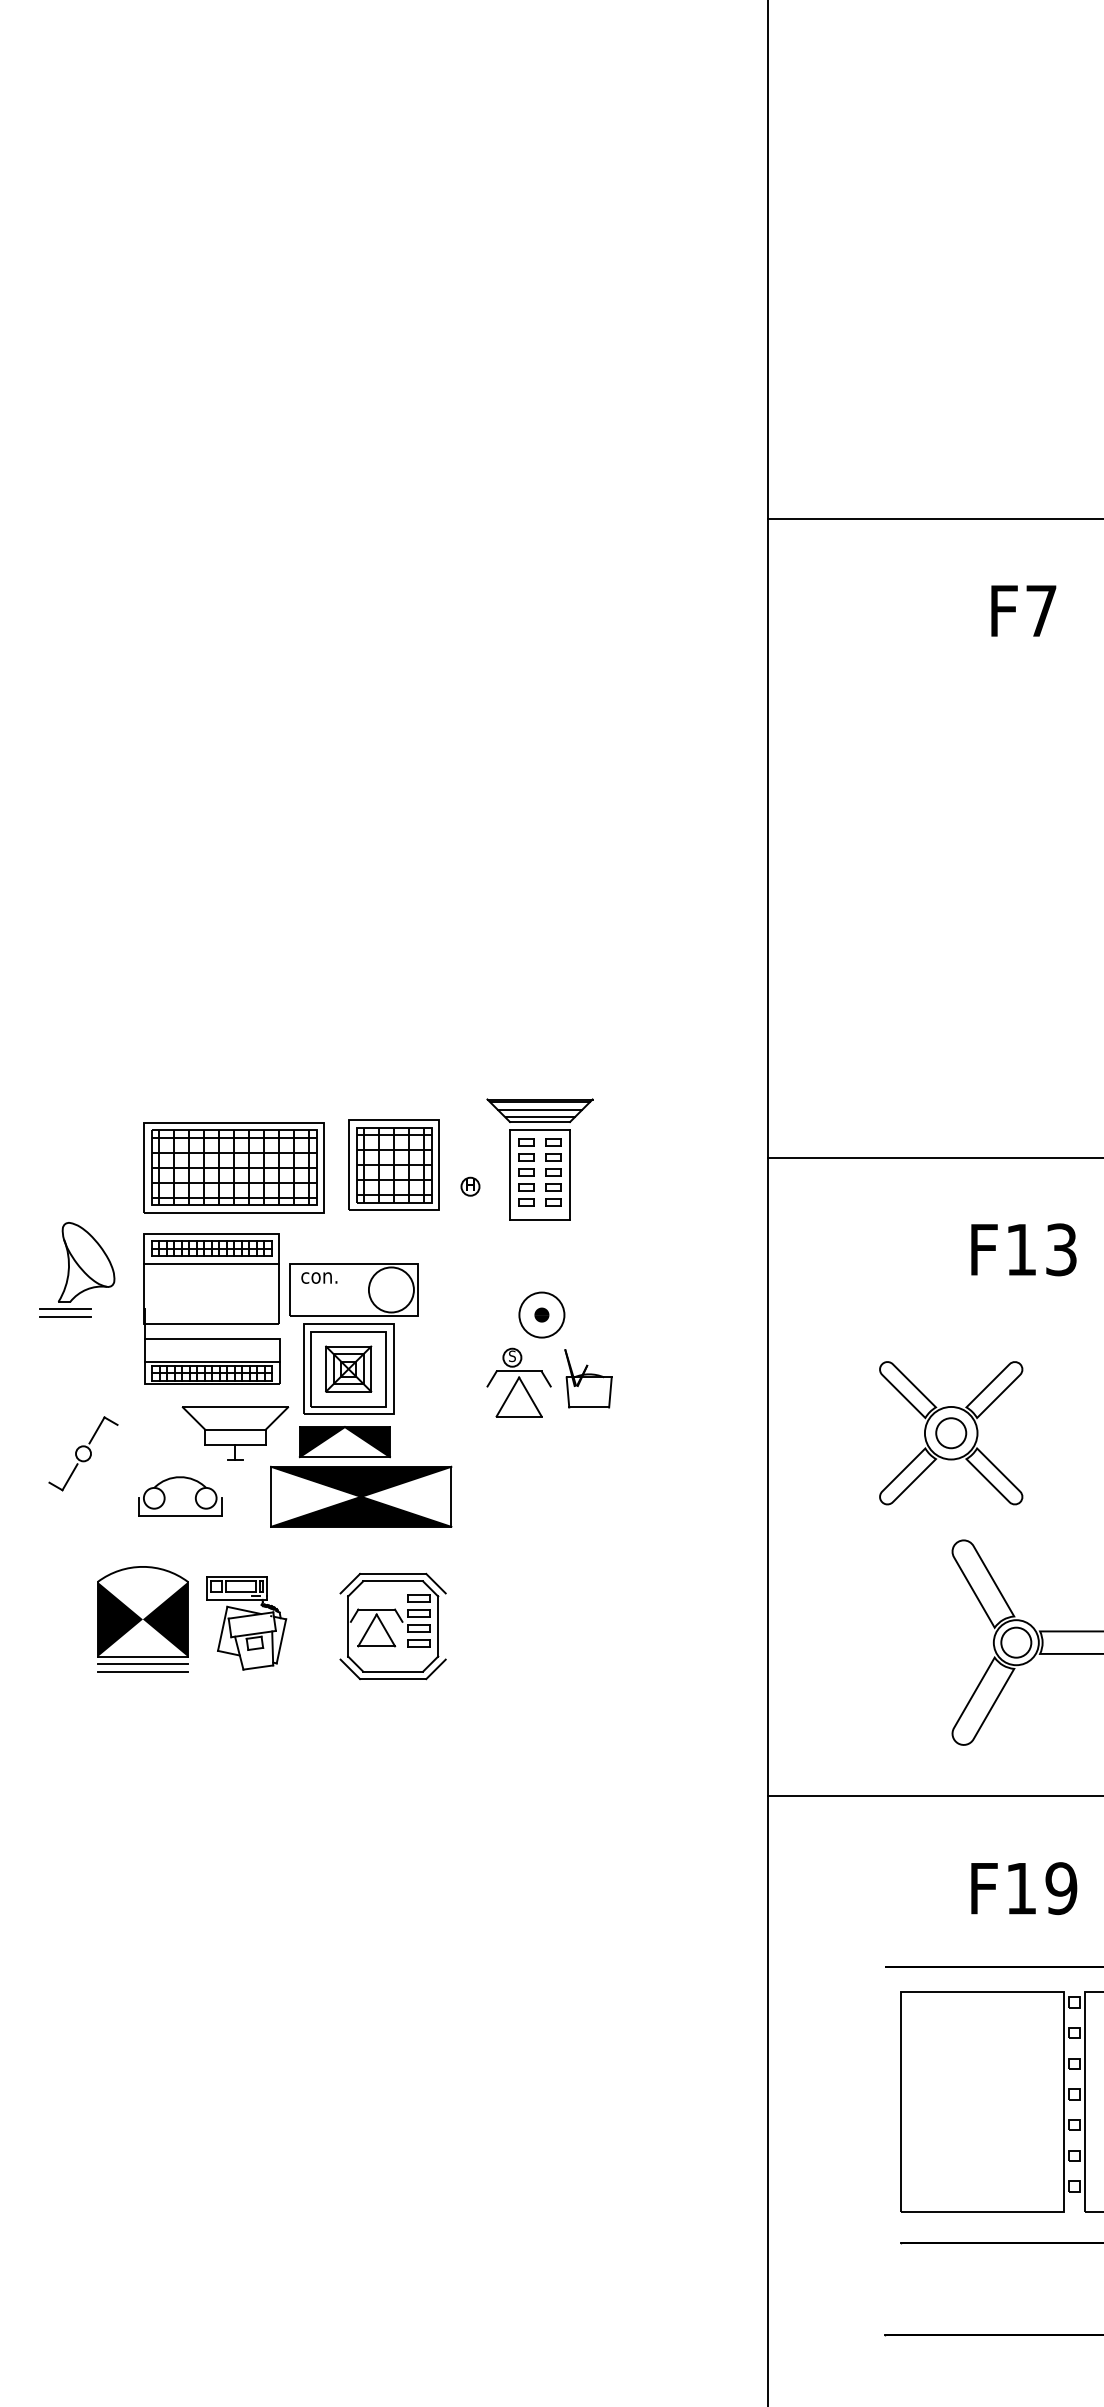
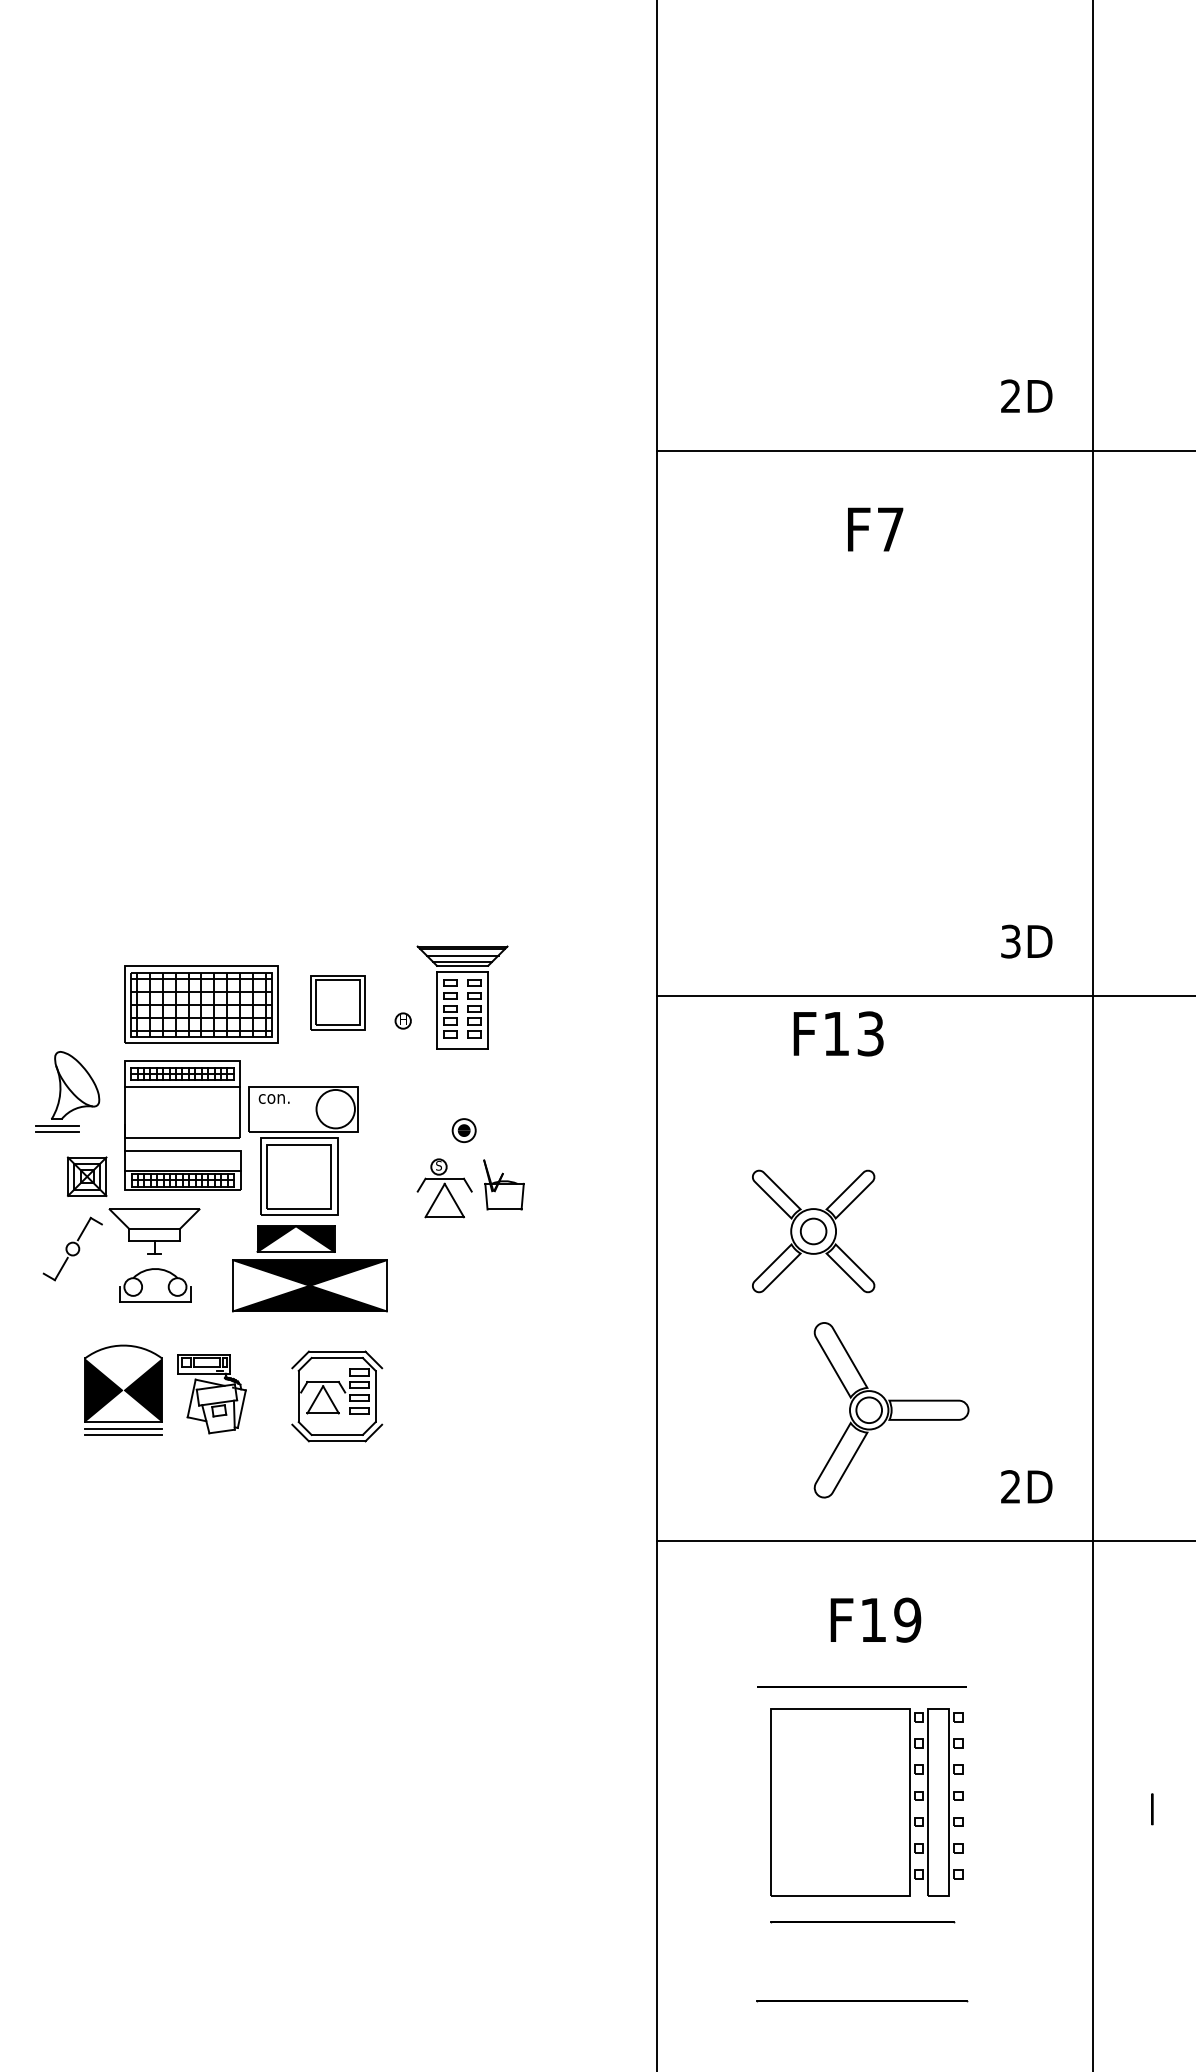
part: (393, 1165) -> (337, 1002), size x0.7
text: (1023, 1249) -> (838, 1033), moved
circle: (541, 1314) -> (463, 1130), size x0.6
part: (347, 1368) -> (86, 1176), moved
part: (235, 1433) -> (154, 1231), moved

